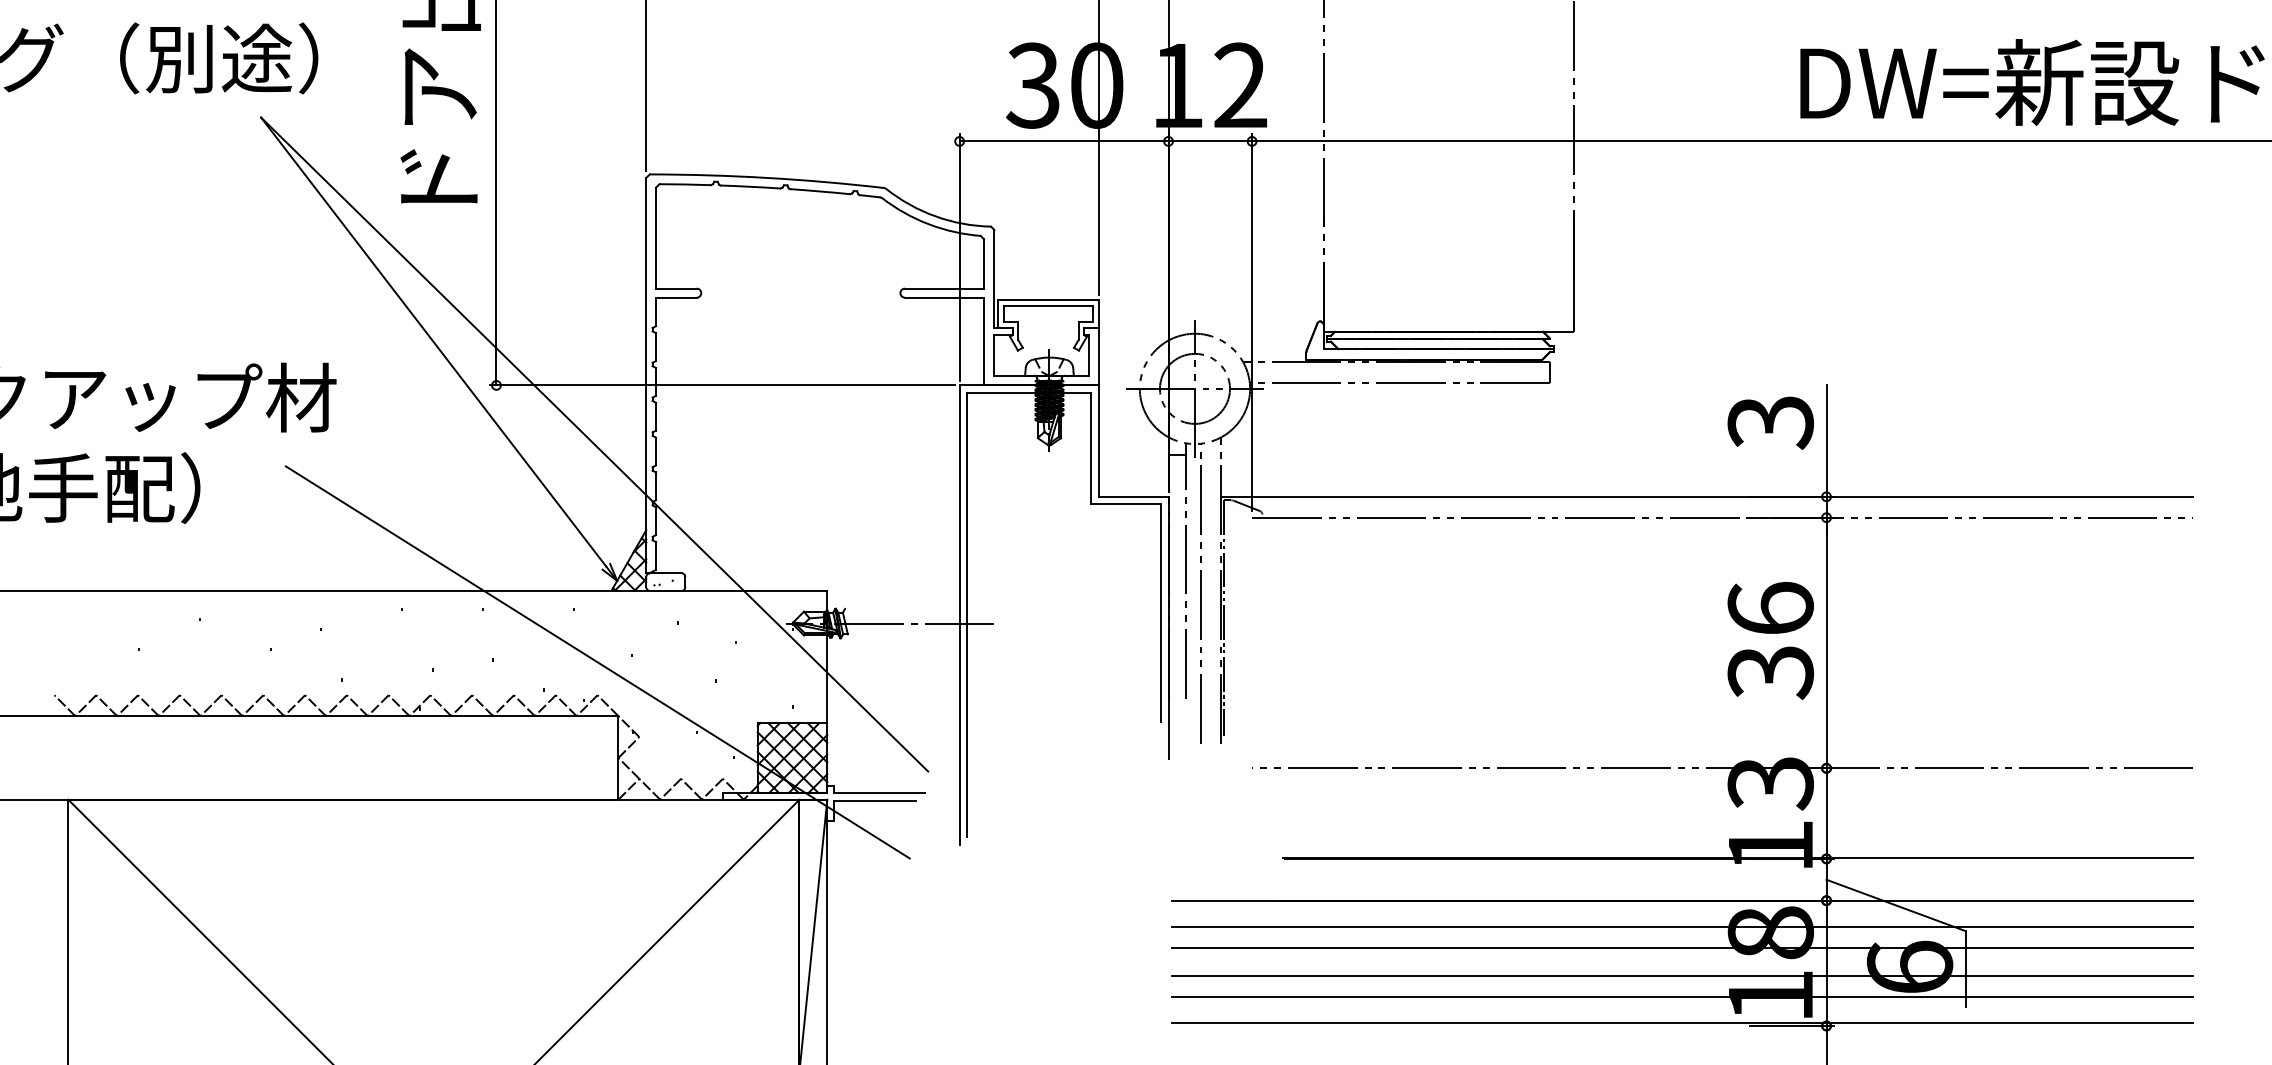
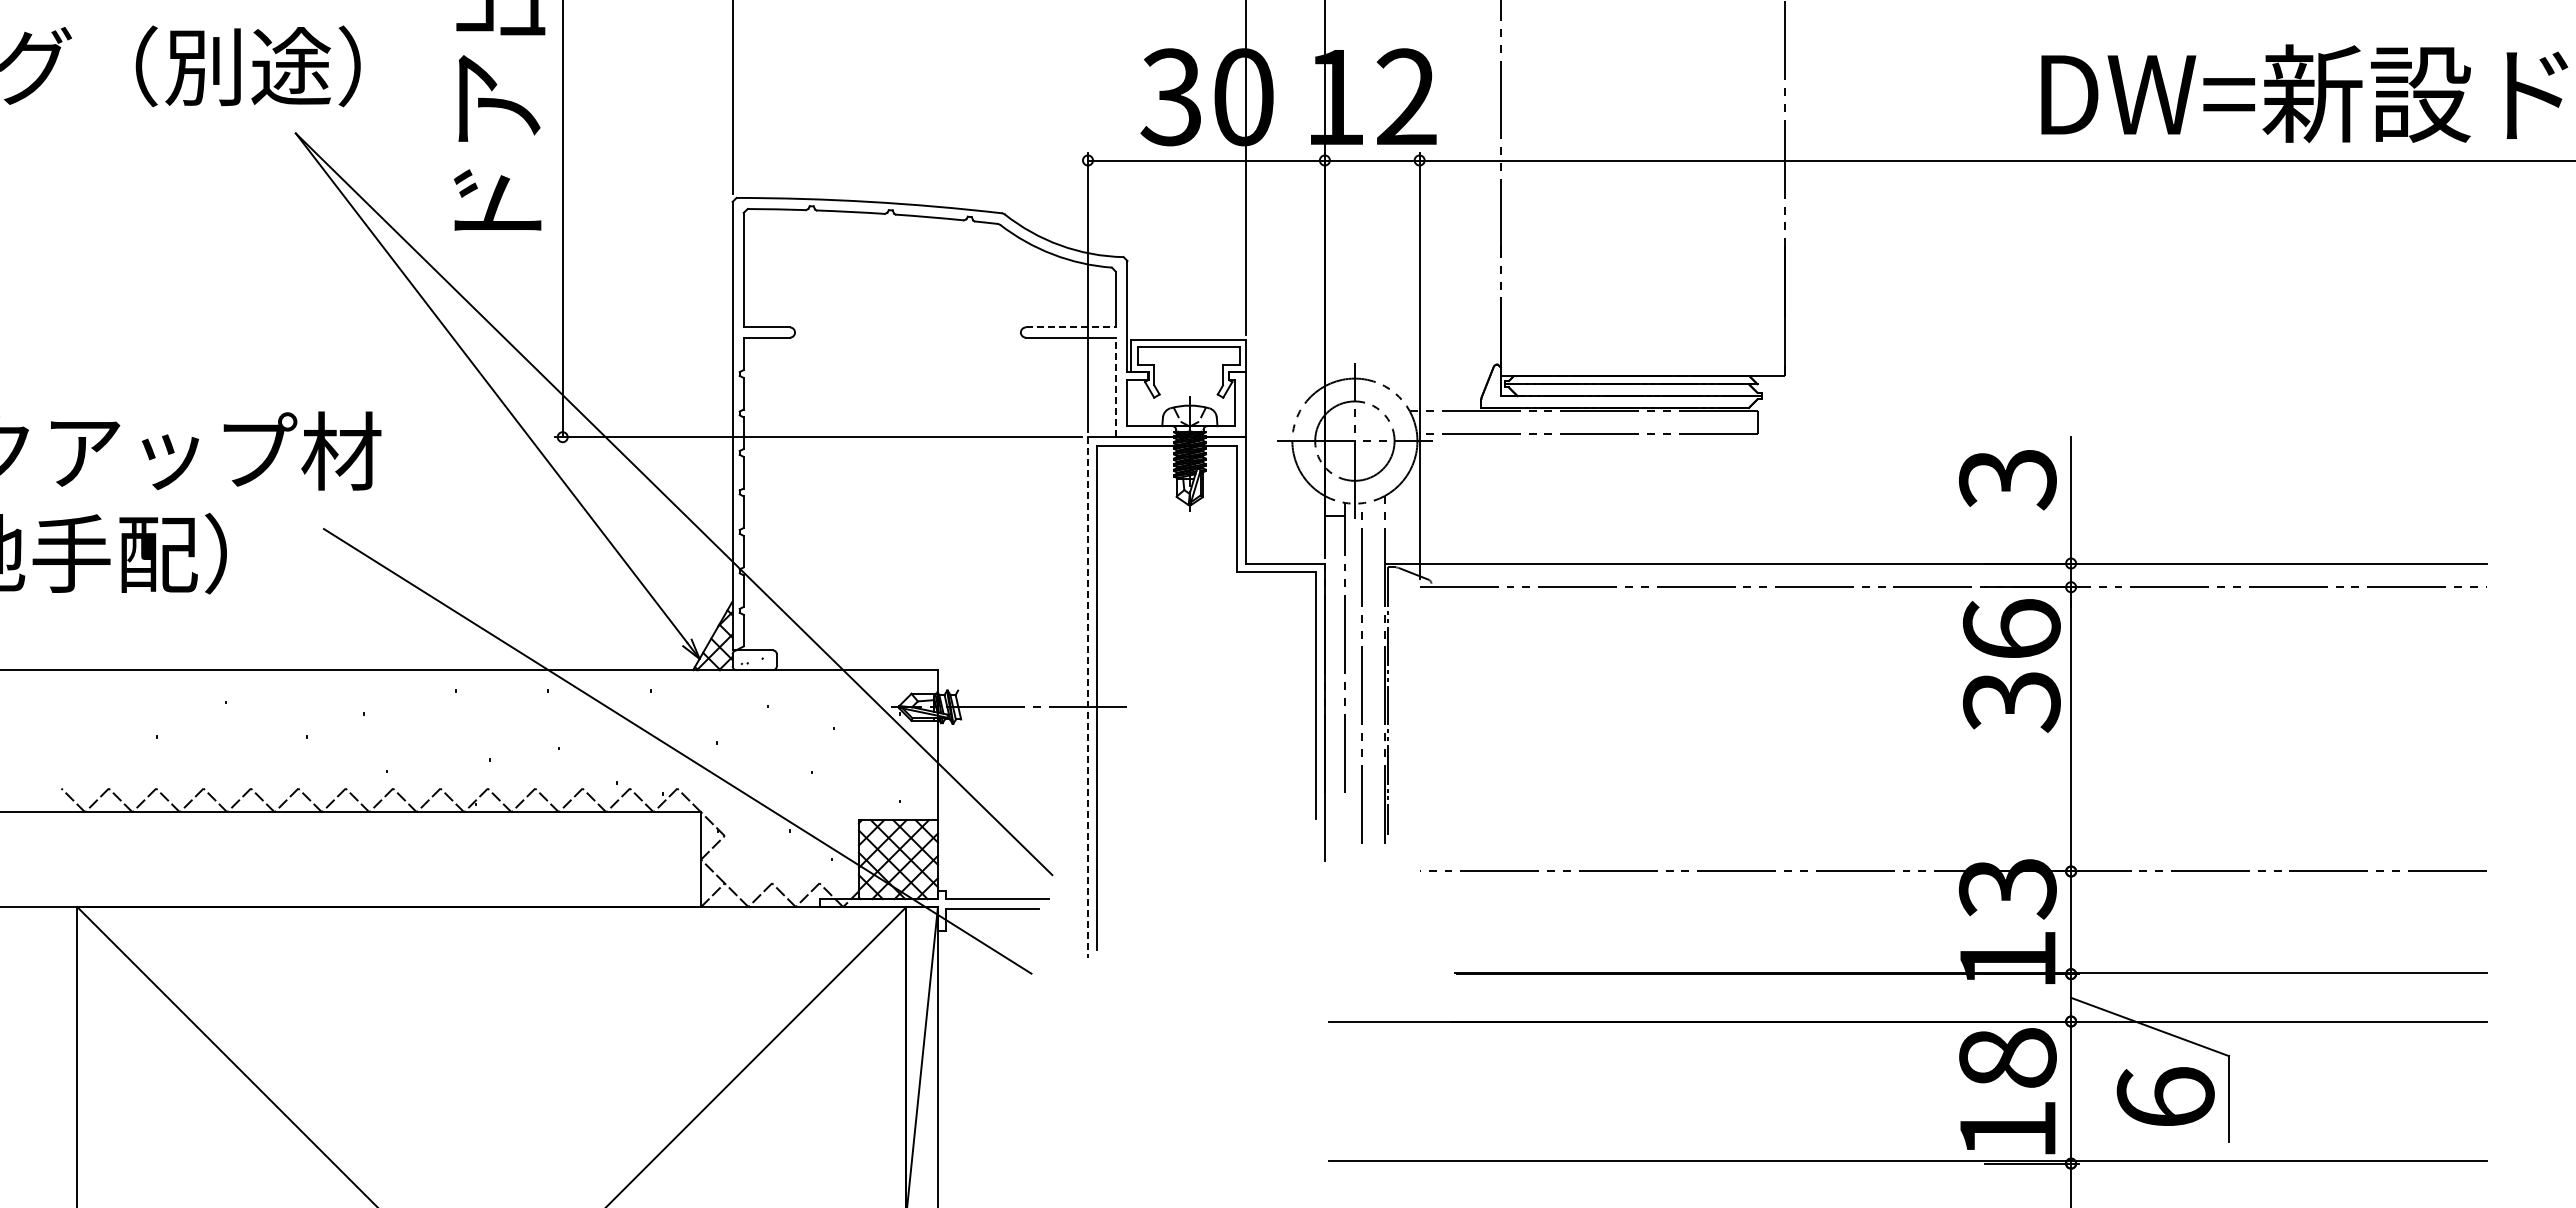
line: (944, 288) -> (1070, 327), solid -> dashed
line: (983, 341) -> (1115, 387), solid -> dashed
line: (960, 614) -> (1088, 697), solid -> dashed
text: (1770, 640) -> (2011, 665), moved
line: (1682, 927) -> (1907, 1051), removed
line: (1682, 948) -> (1907, 1075), removed
line: (1682, 975) -> (1907, 1106), removed
line: (1682, 996) -> (1907, 1130), removed

